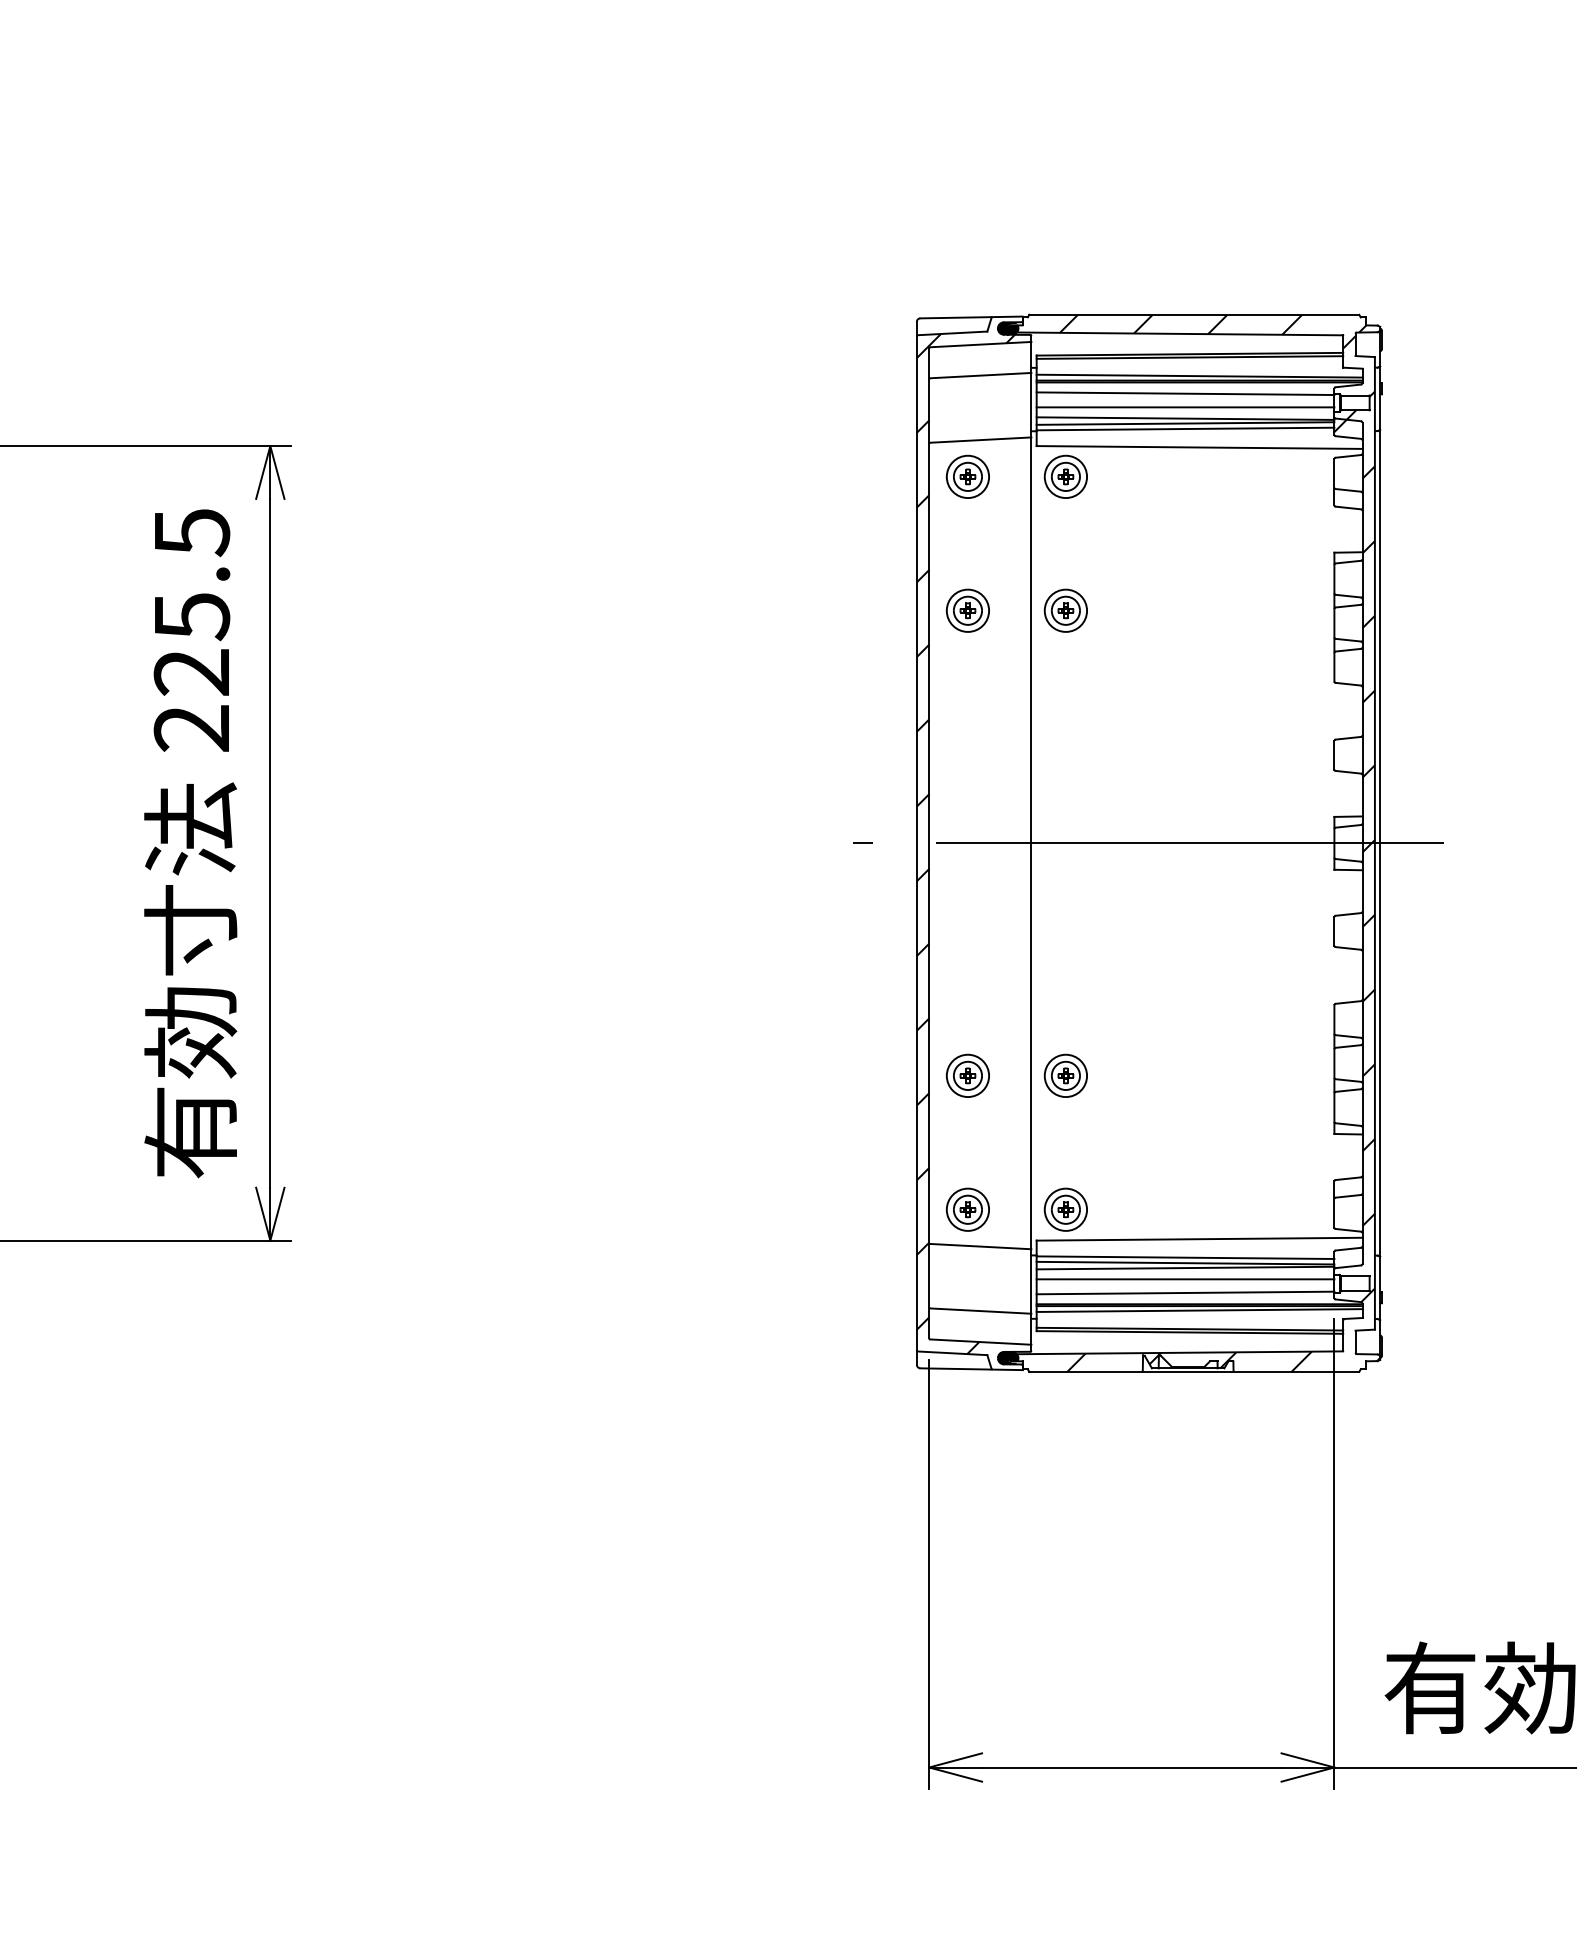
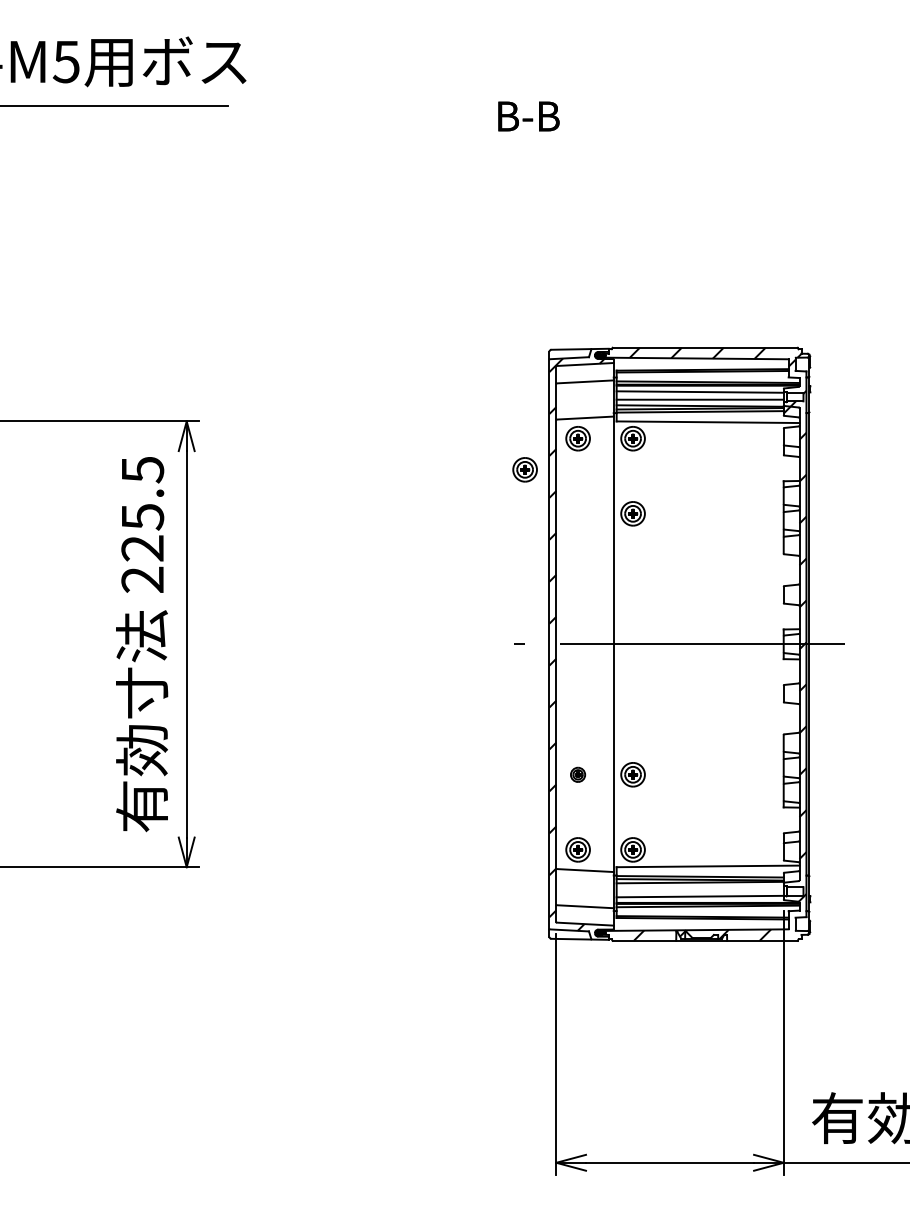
part: (966, 610) -> (524, 469), moved
part: (966, 1075) -> (577, 774), size x0.6
line: (1184, 1278) -> (699, 888), removed

